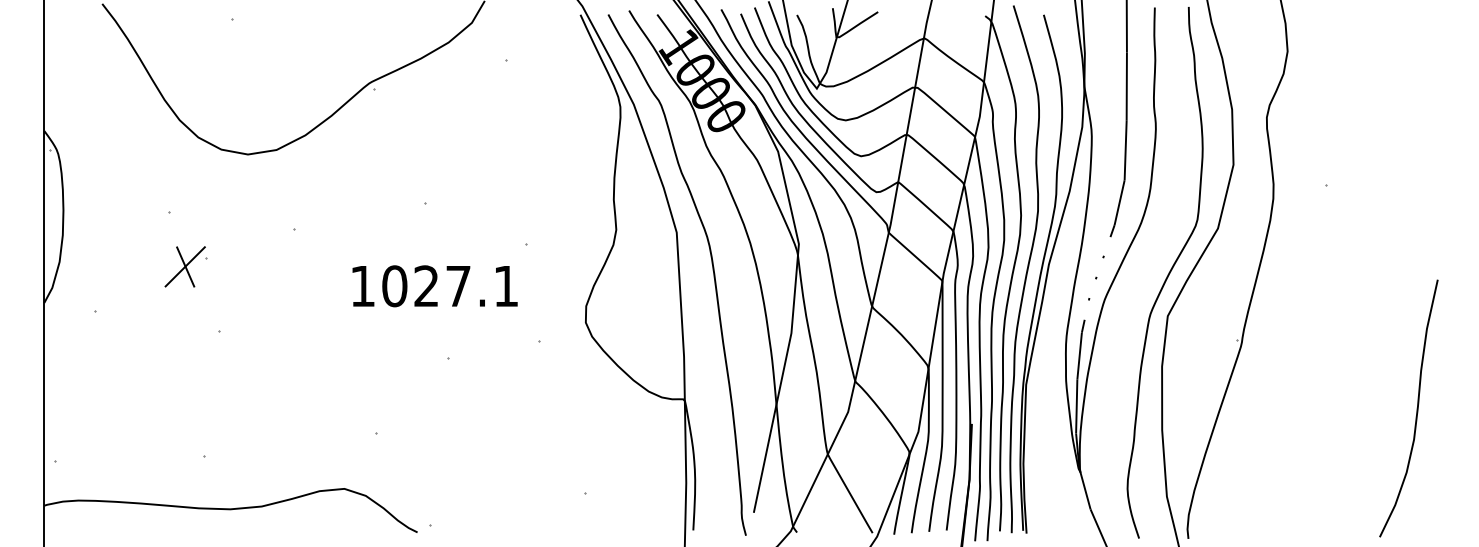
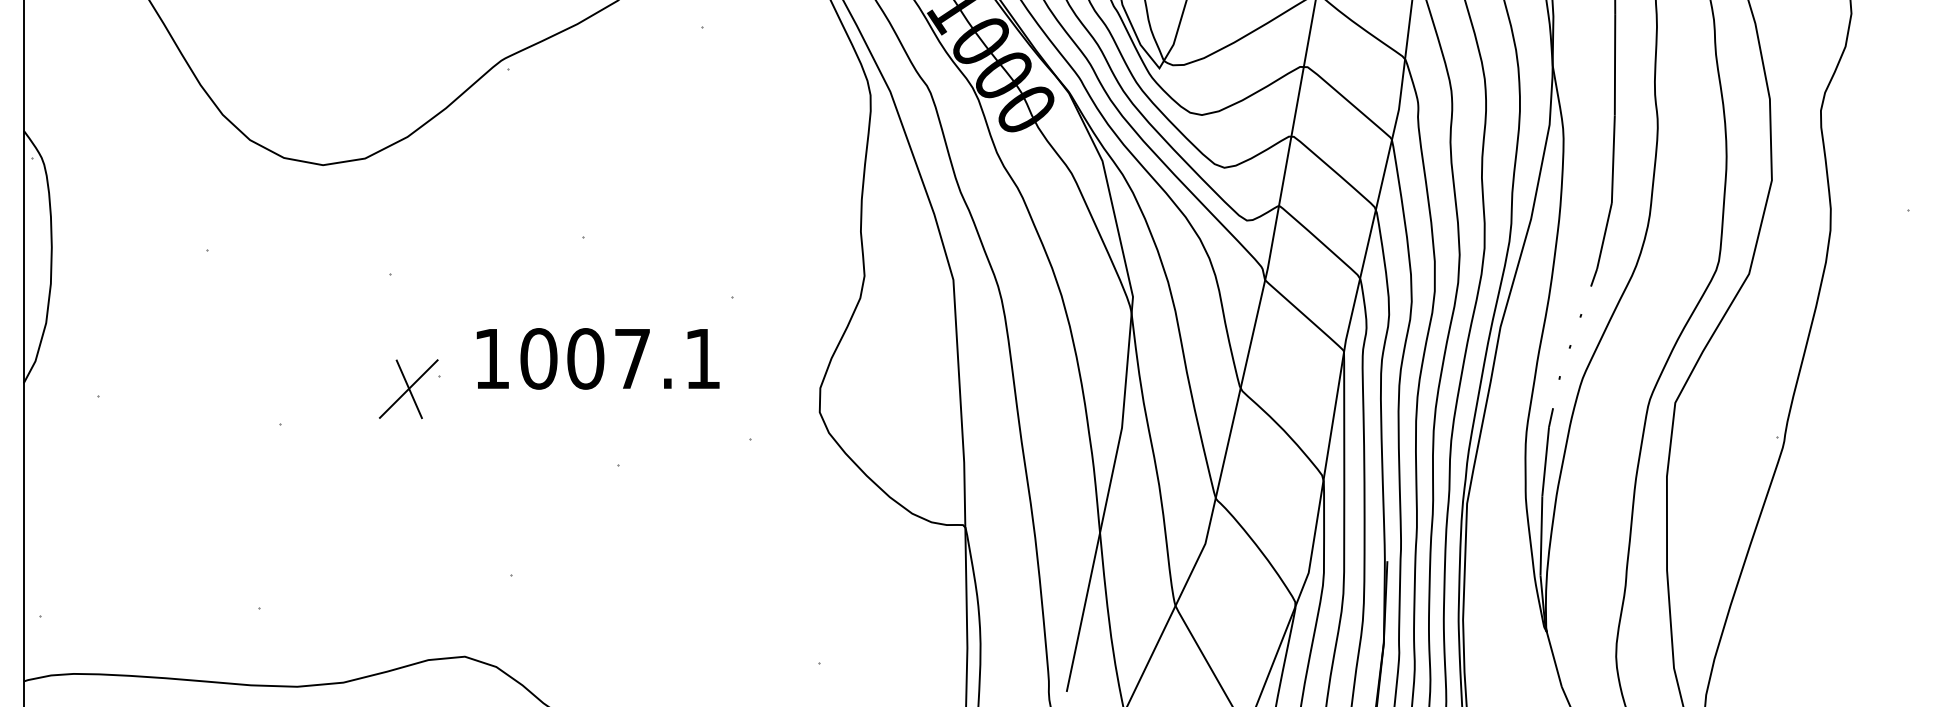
part: (185, 266) -> (409, 388), moved
text: (426, 286) -> (585, 359), 1027.1 -> 1007.1

